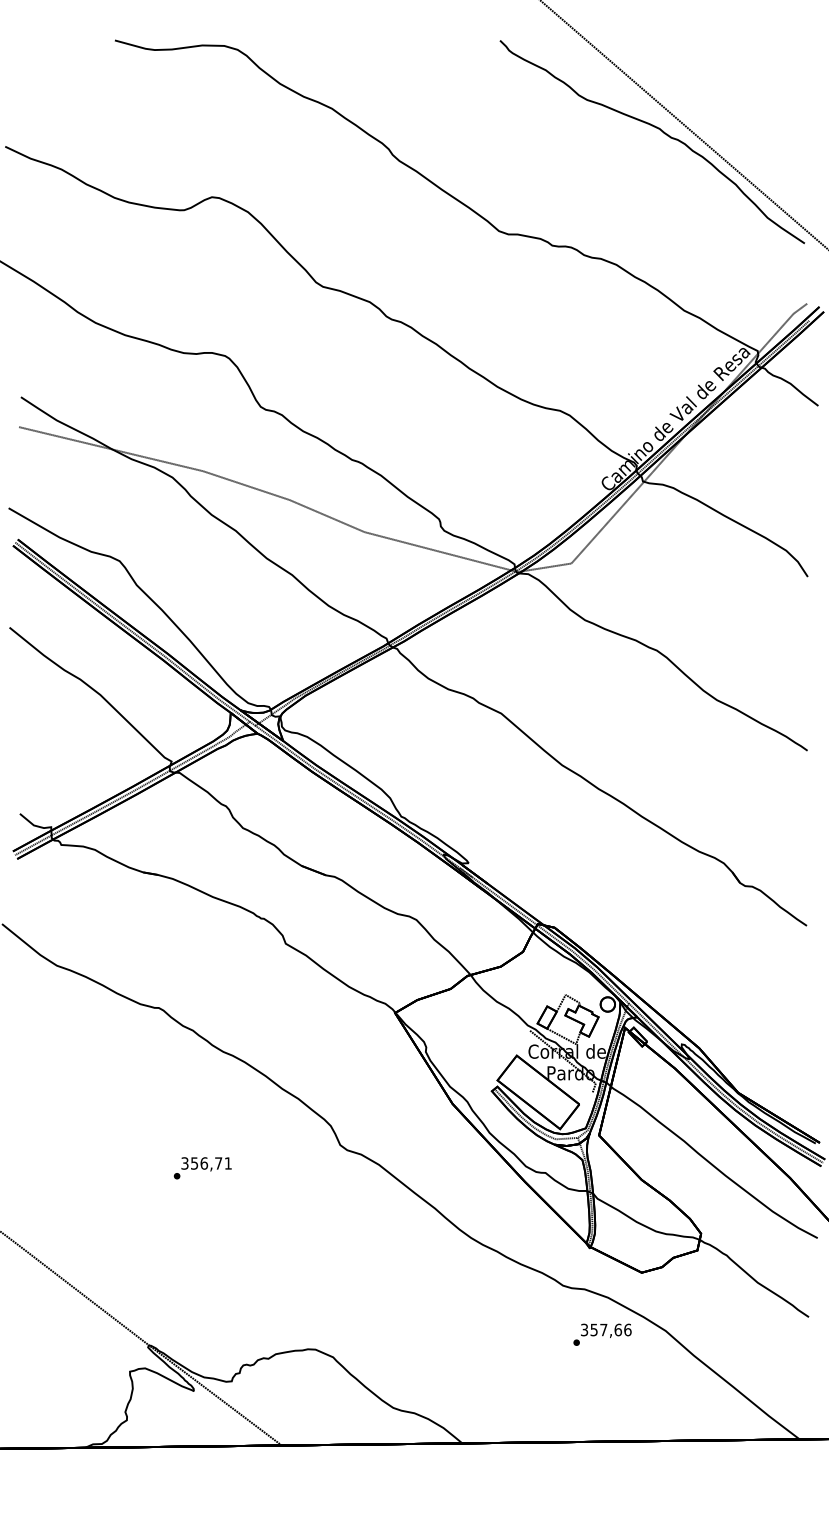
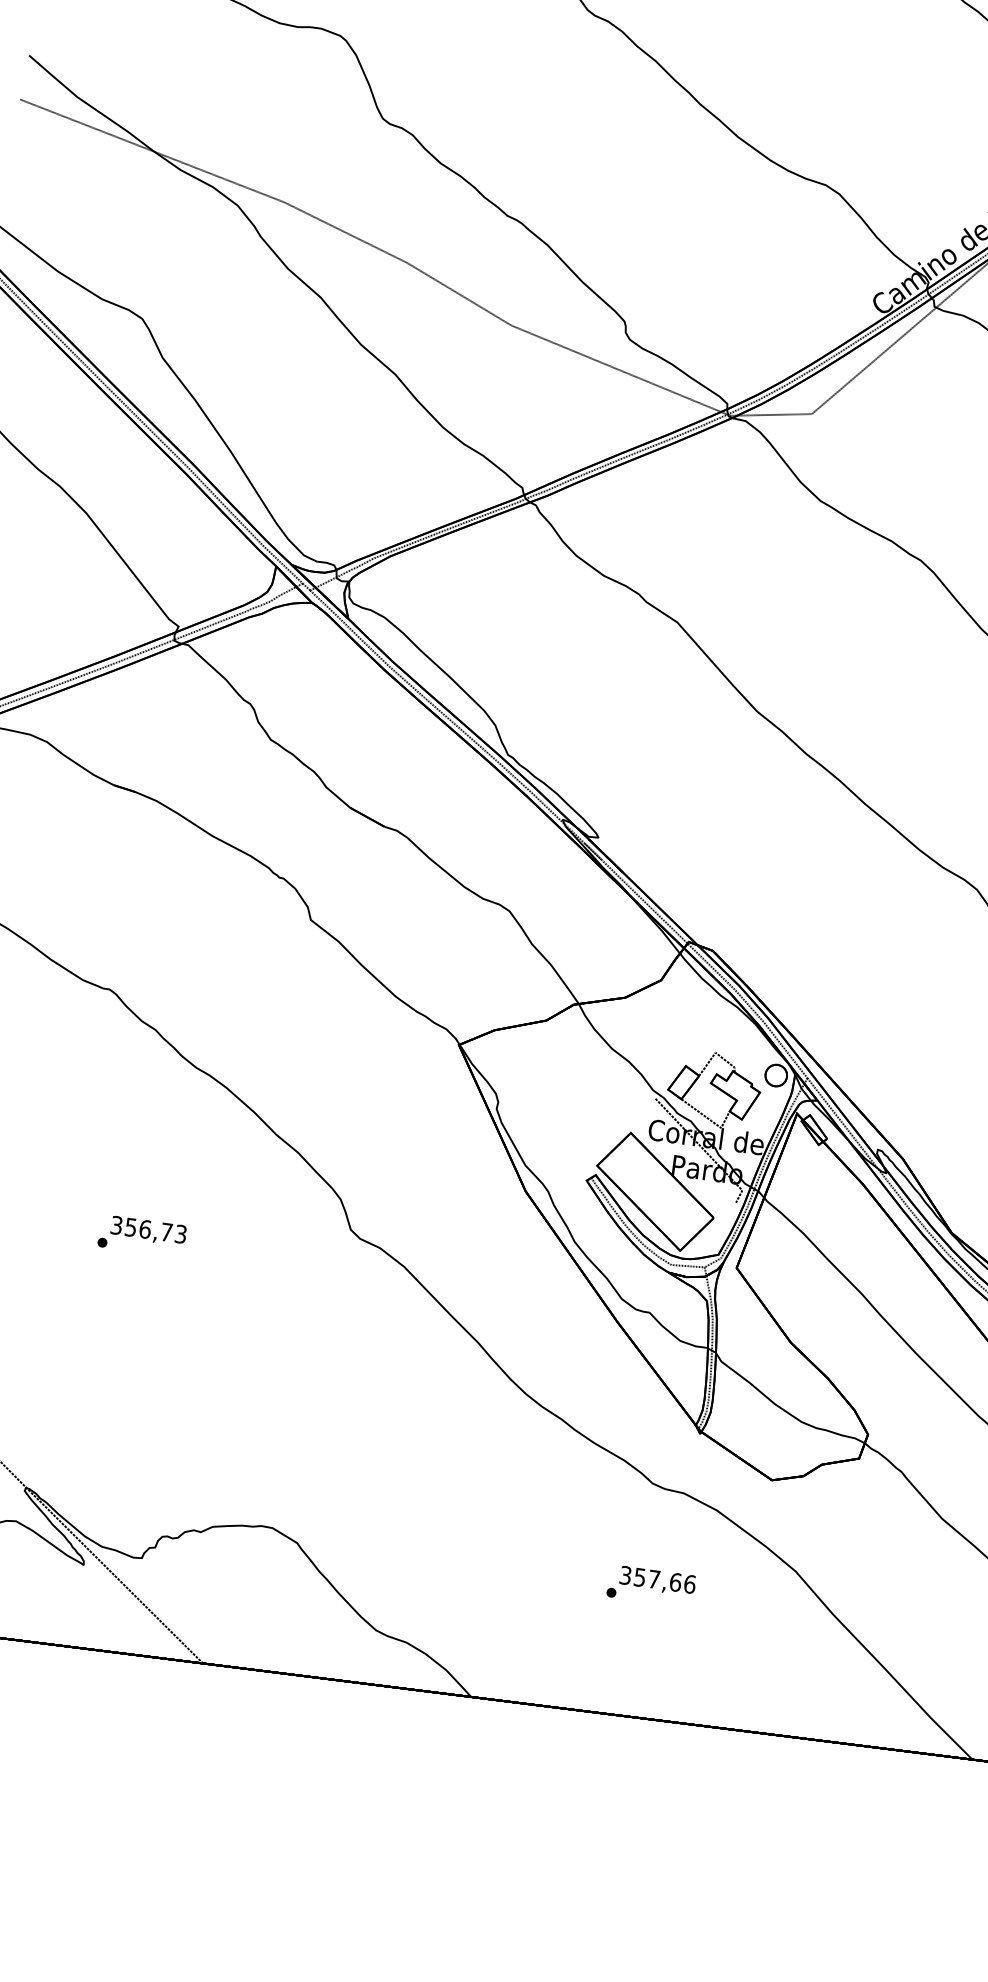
text: (227, 1163) -> (179, 1234), 356,71 -> 356,73
text: (602, 1334) -> (651, 1585), moved

